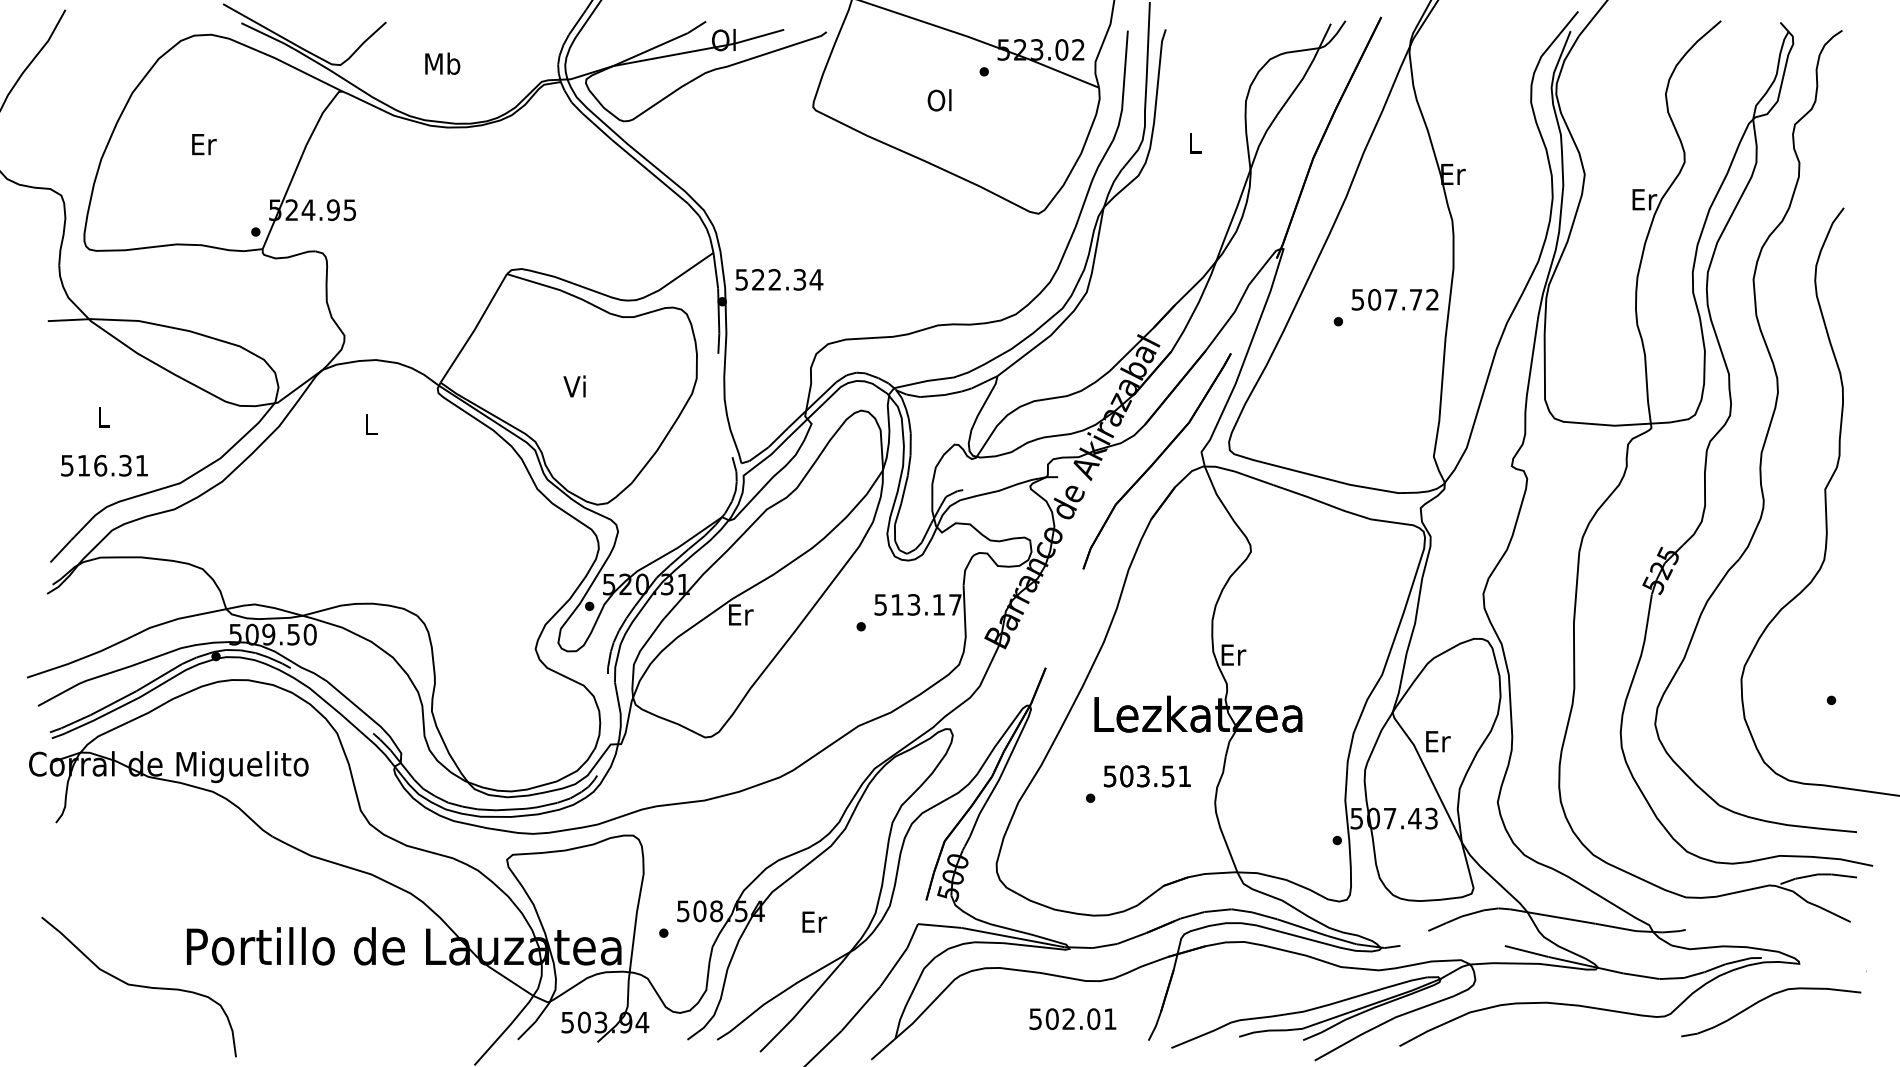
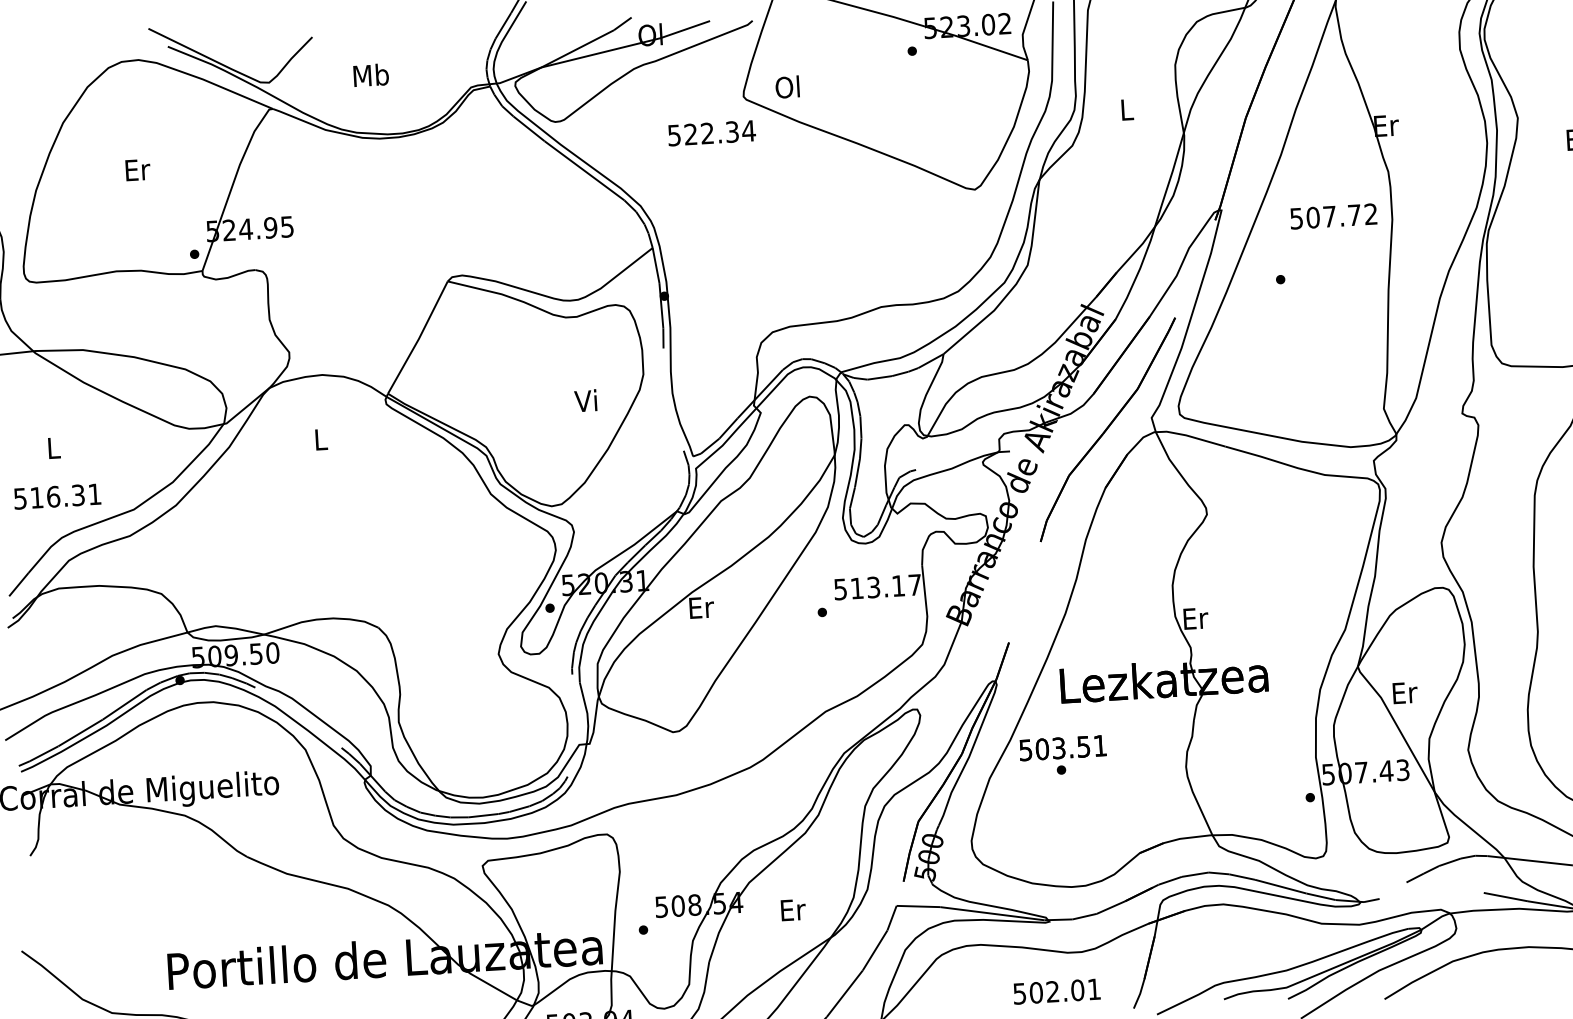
text: (939, 100) -> (787, 87), moved
text: (779, 279) -> (712, 132), moved
text: (1394, 299) -> (1333, 216), moved
text: (574, 386) -> (585, 400), moved
text: (1147, 776) -> (1063, 748), moved

